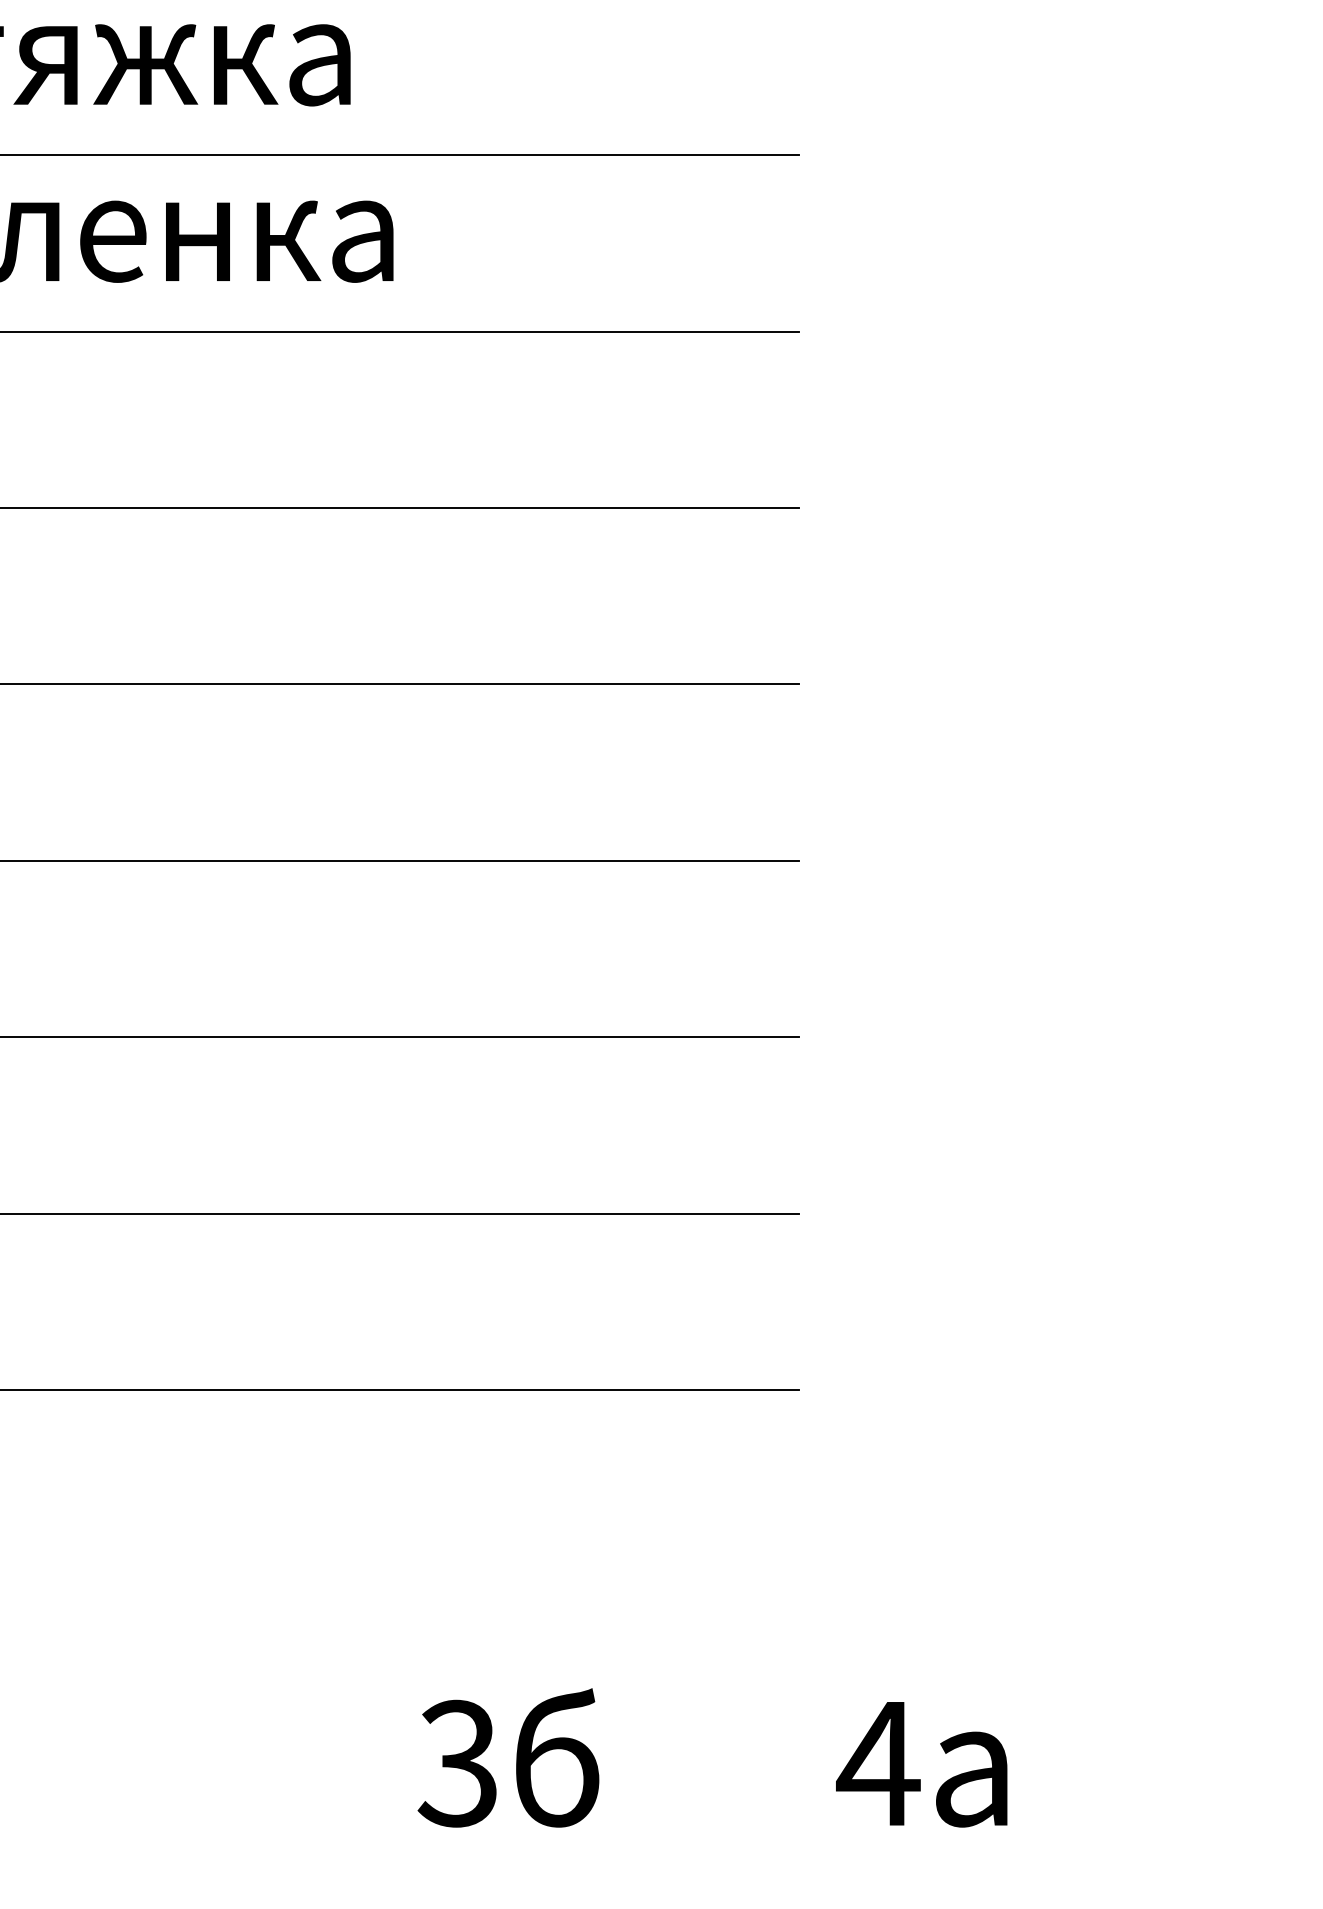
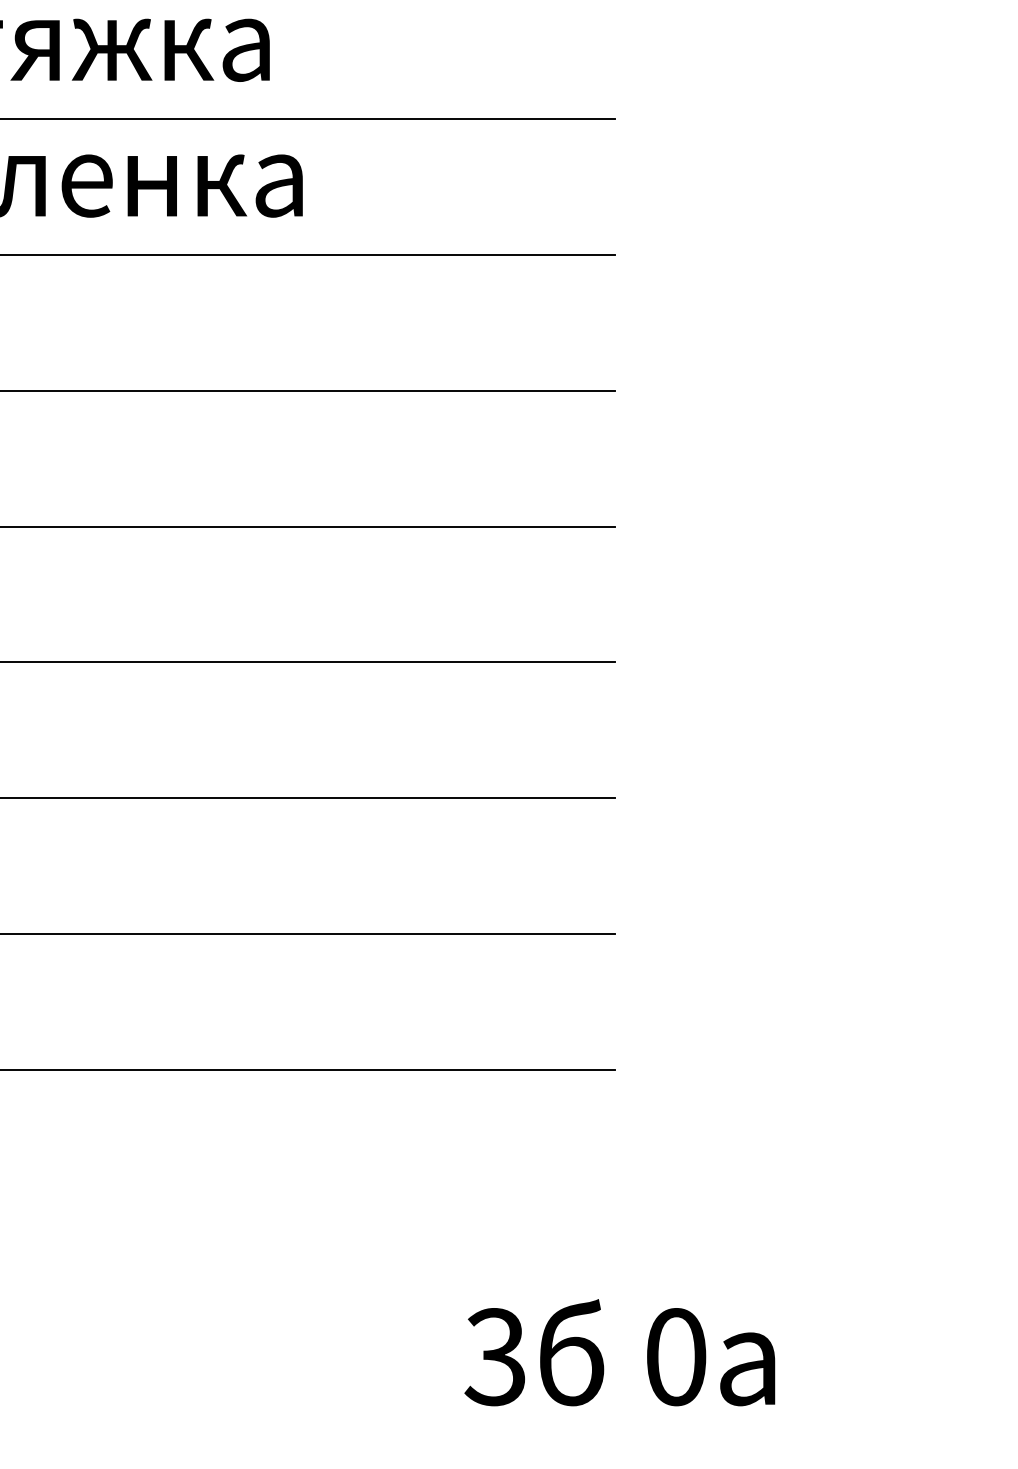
text: (508, 1757) -> (534, 1352), moved
text: (877, 1764) -> (675, 1357), 4 -> 0

